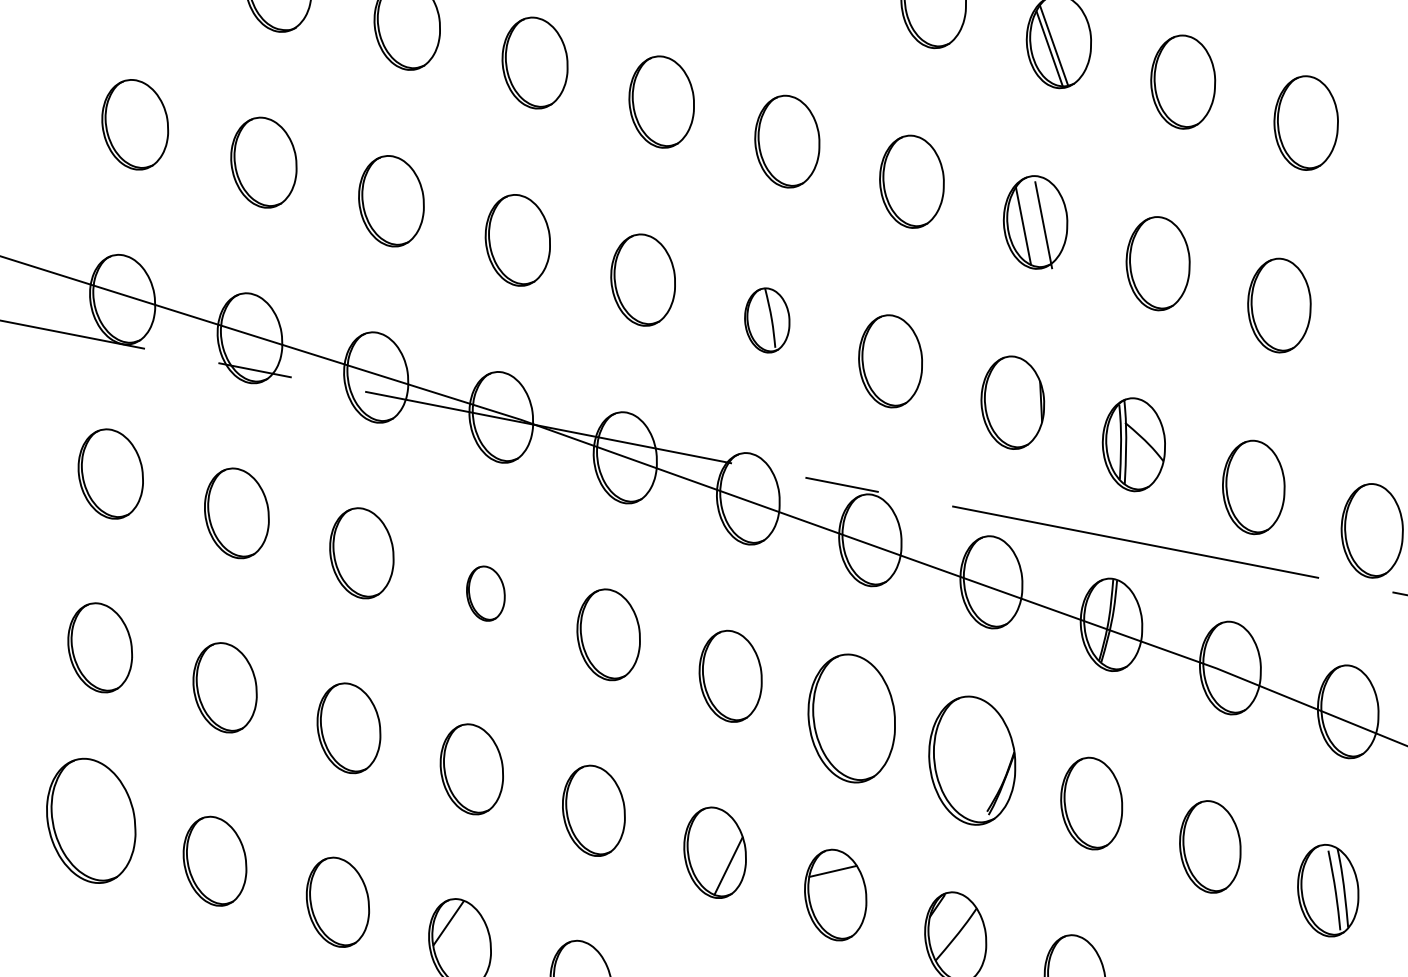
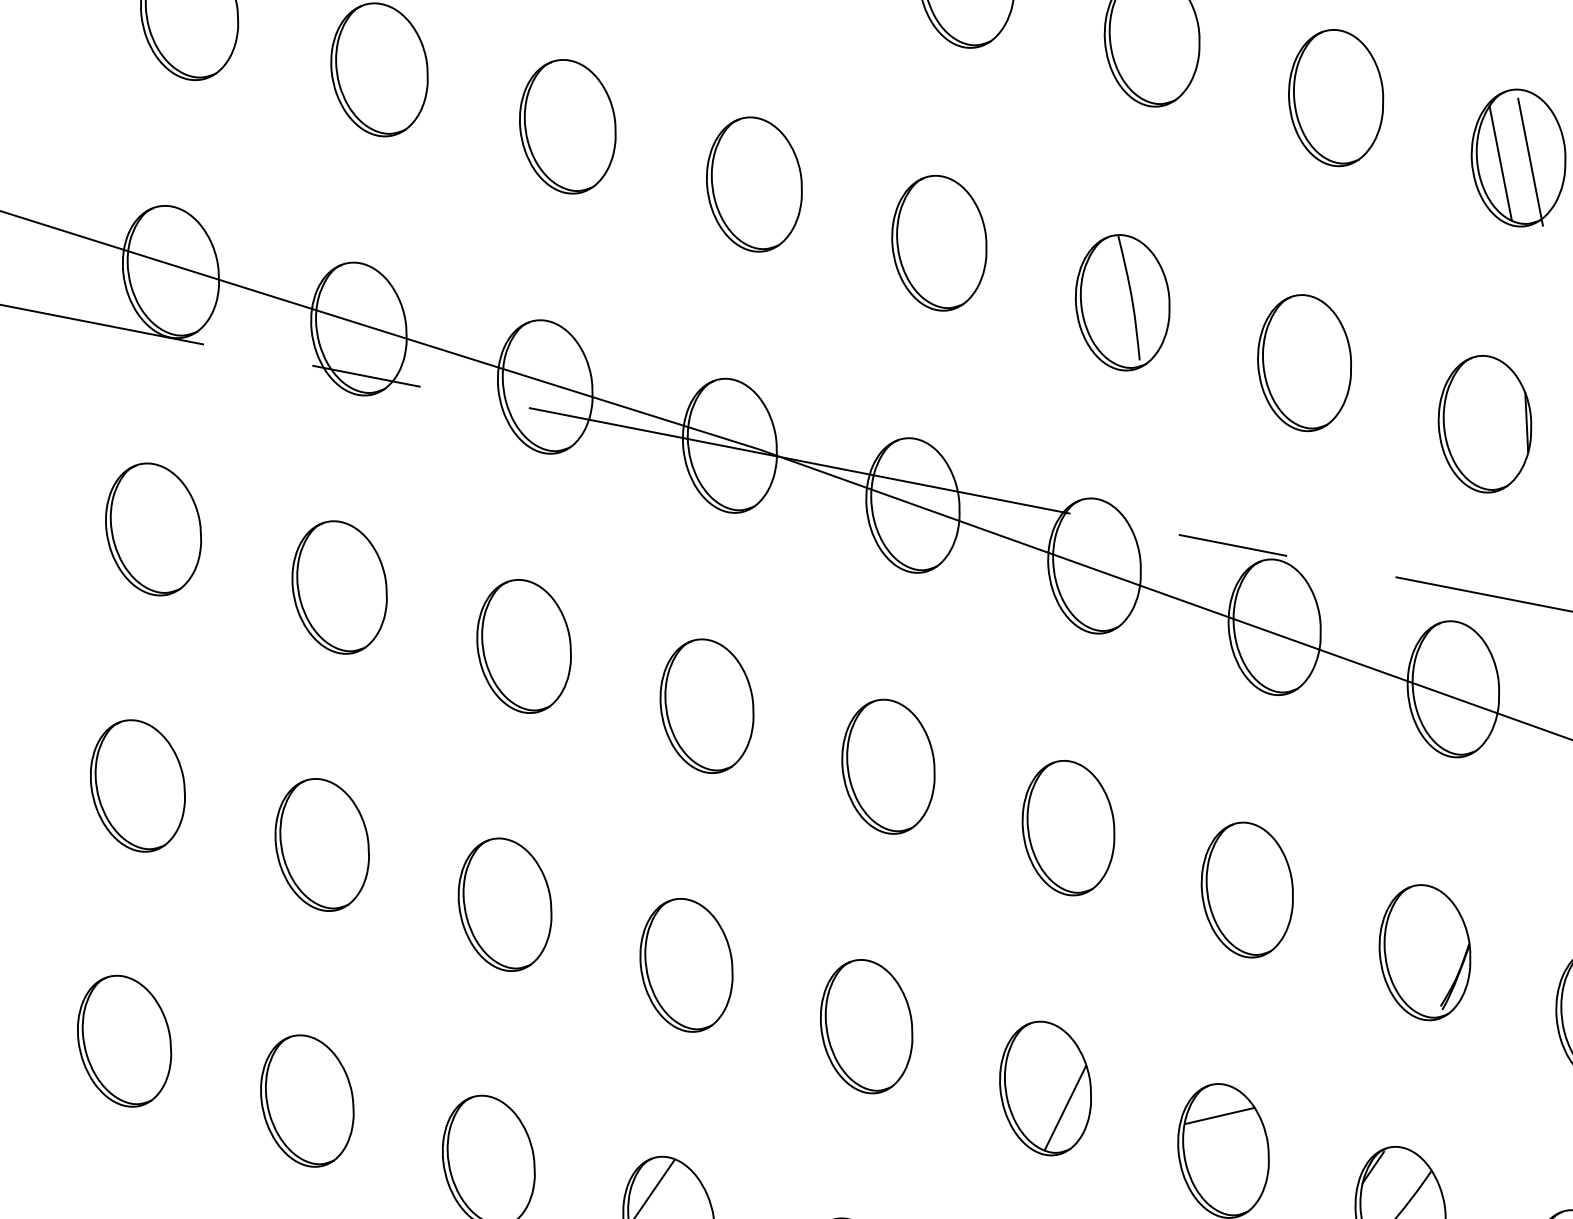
part: (766, 320) -> (1121, 302), size x1.43
part: (485, 593) -> (706, 705), size x1.67
part: (851, 717) -> (1246, 888), size x0.71
part: (971, 760) -> (1423, 952), size x0.71
part: (90, 820) -> (123, 1040), size x0.71

